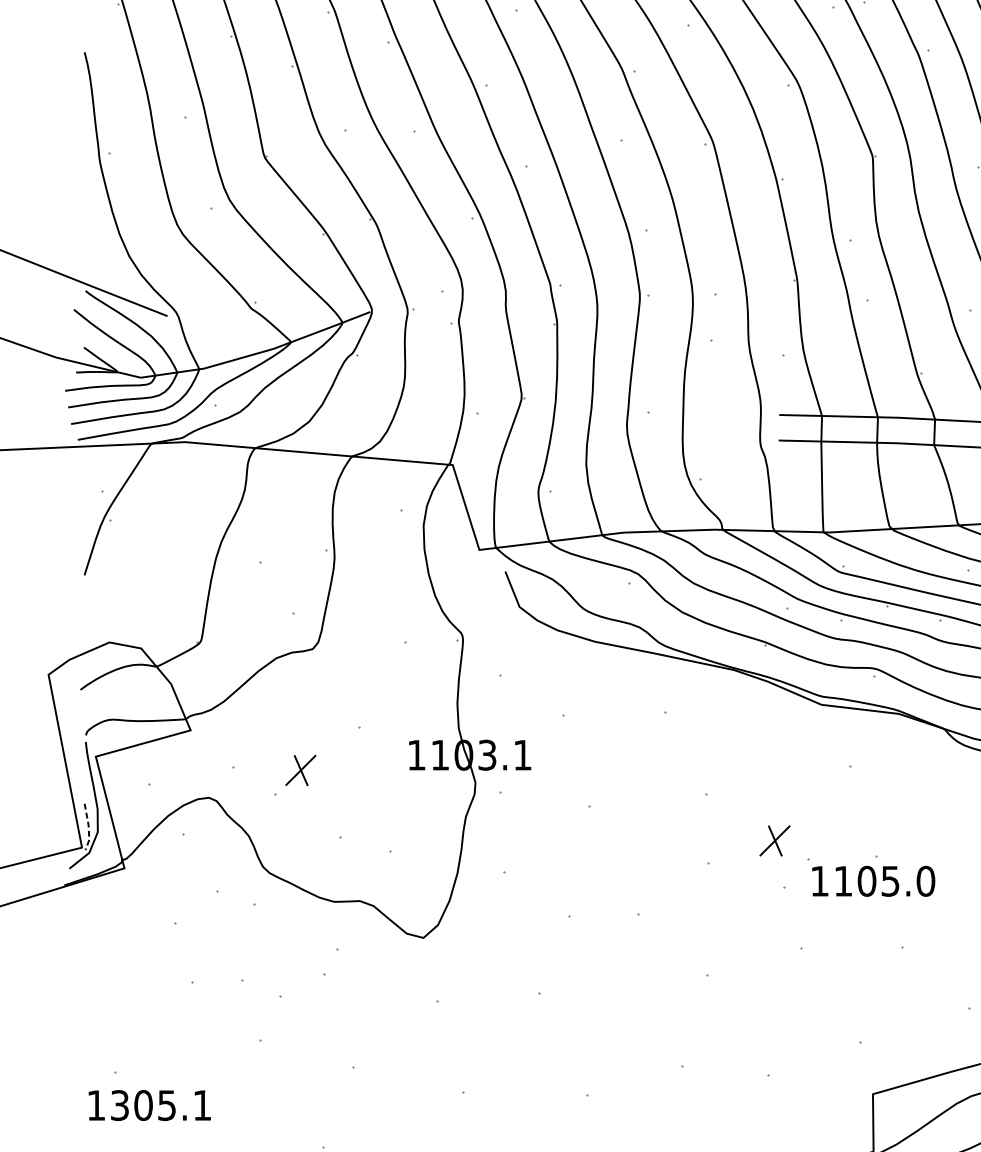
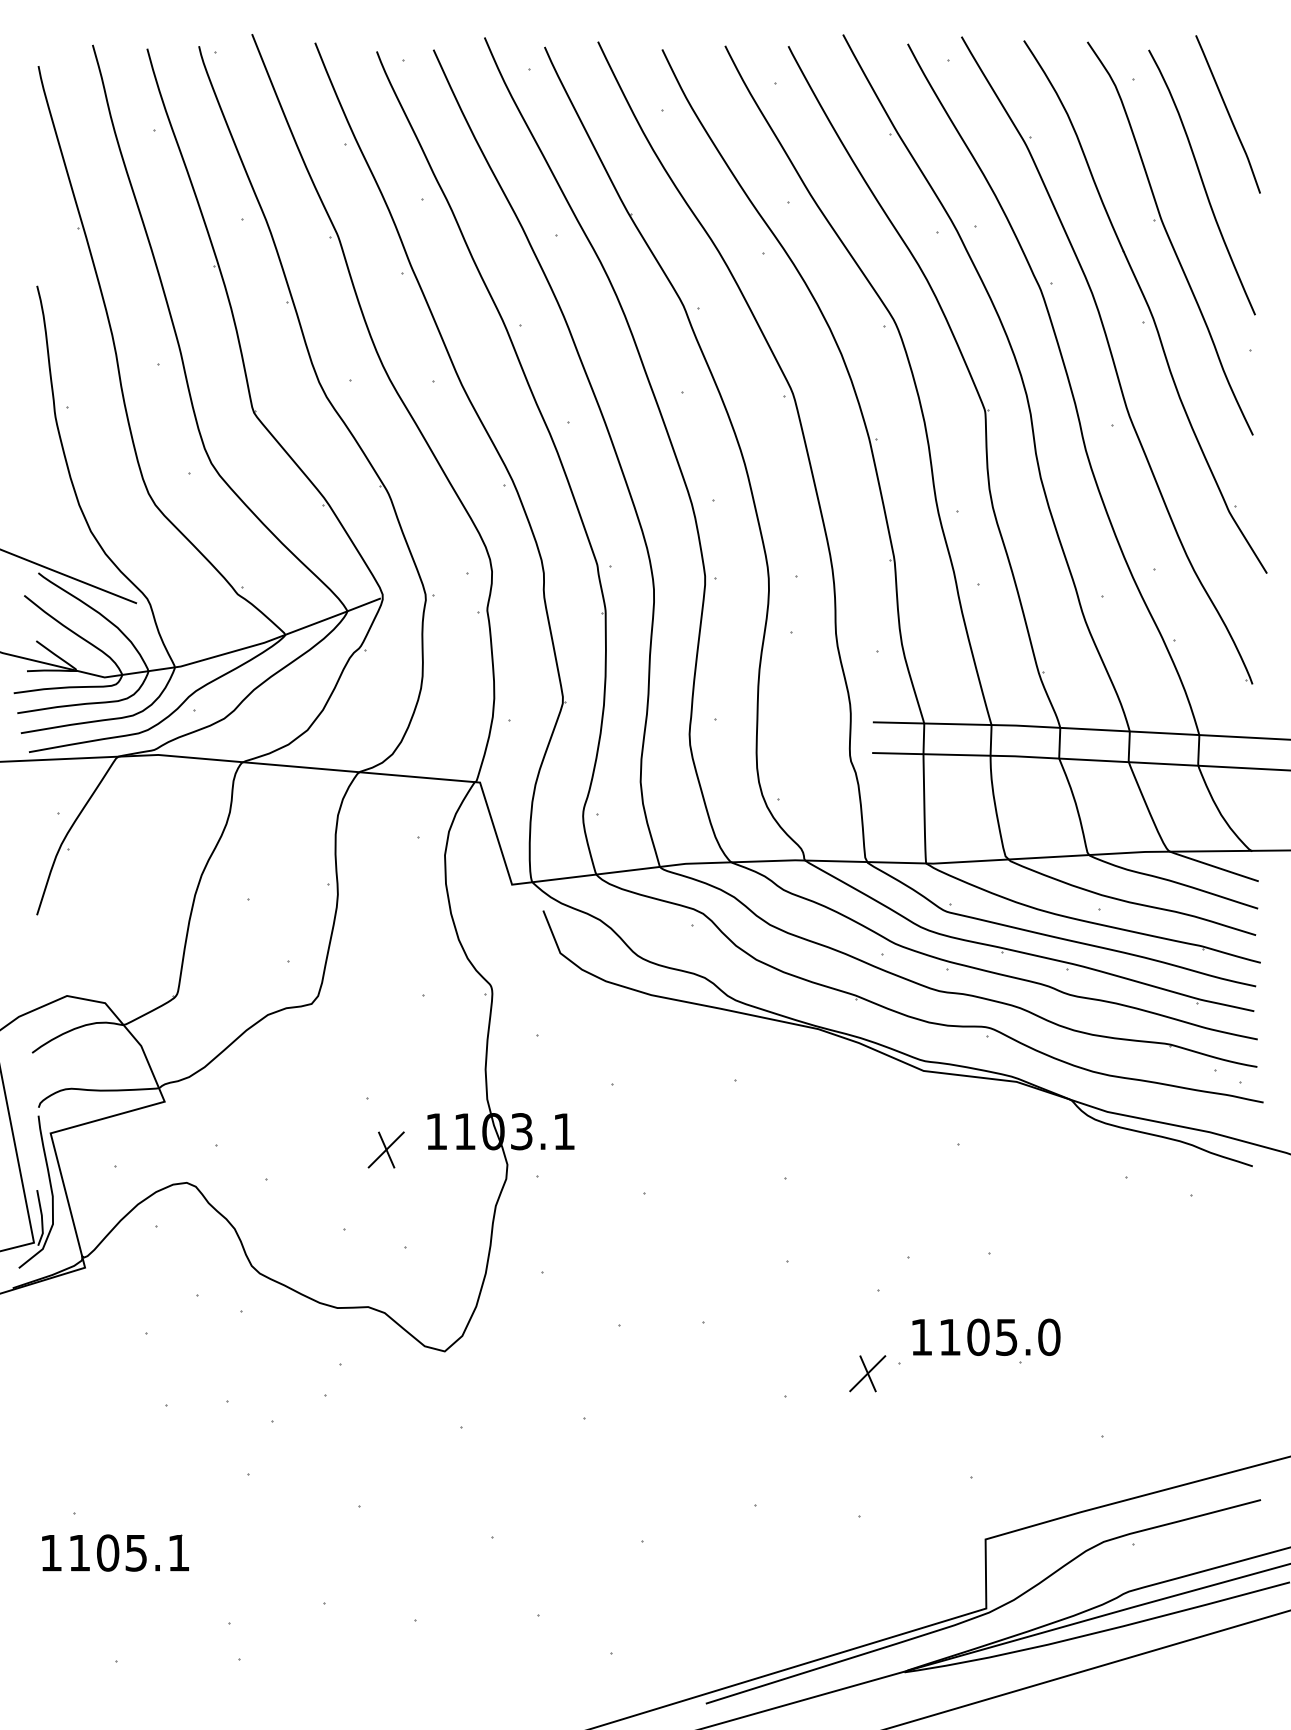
part: (300, 770) -> (385, 1149), moved
line: (89, 827) -> (42, 1218), dashed -> solid
part: (774, 840) -> (867, 1373), moved
text: (873, 880) -> (986, 1336), moved
text: (119, 1105) -> (79, 1552), 1305.1 -> 1105.1

